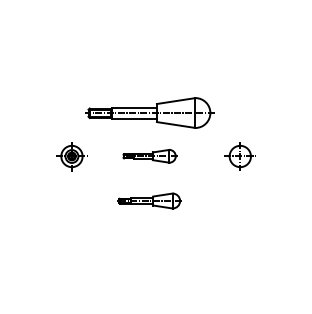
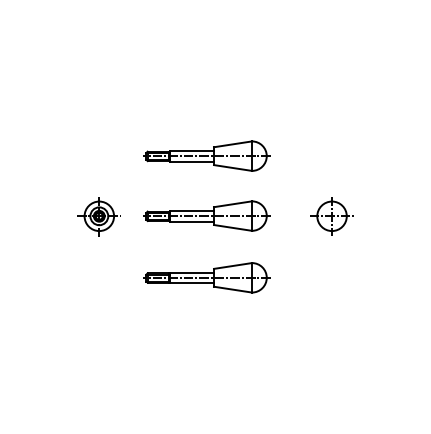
part: (149, 112) -> (206, 155), size x0.71
part: (149, 155) -> (206, 215), size x1.67
part: (149, 200) -> (206, 277), size x1.43

